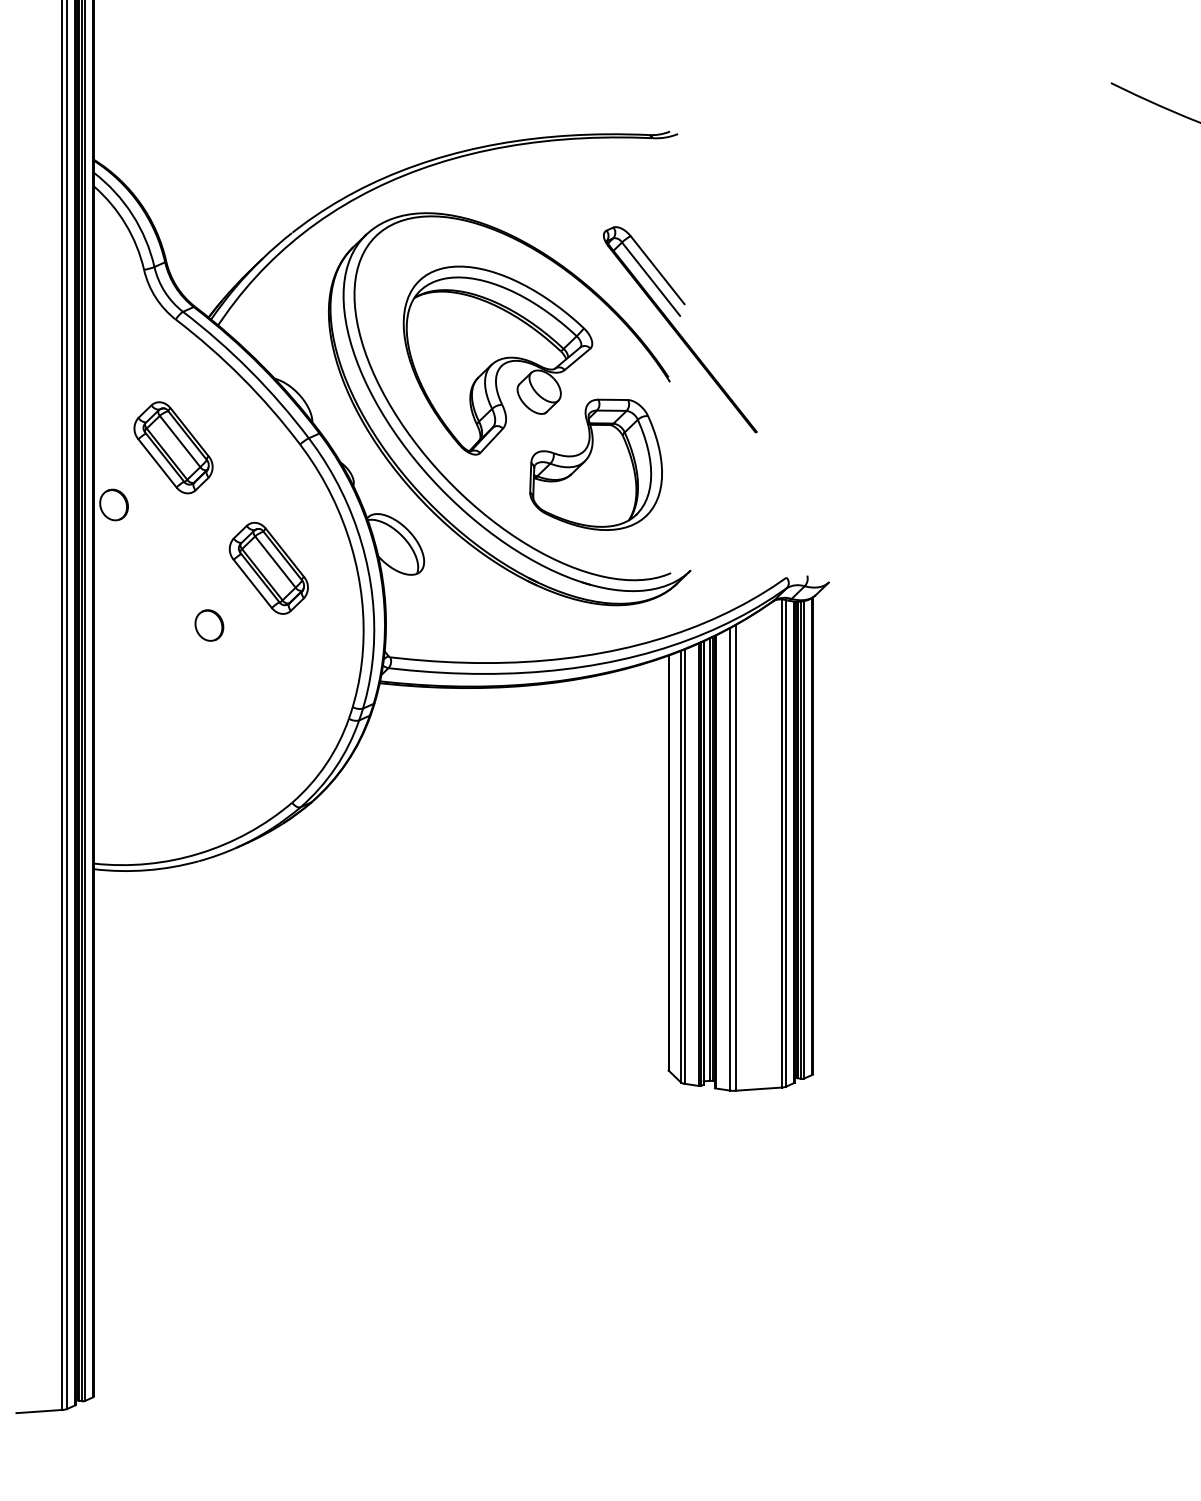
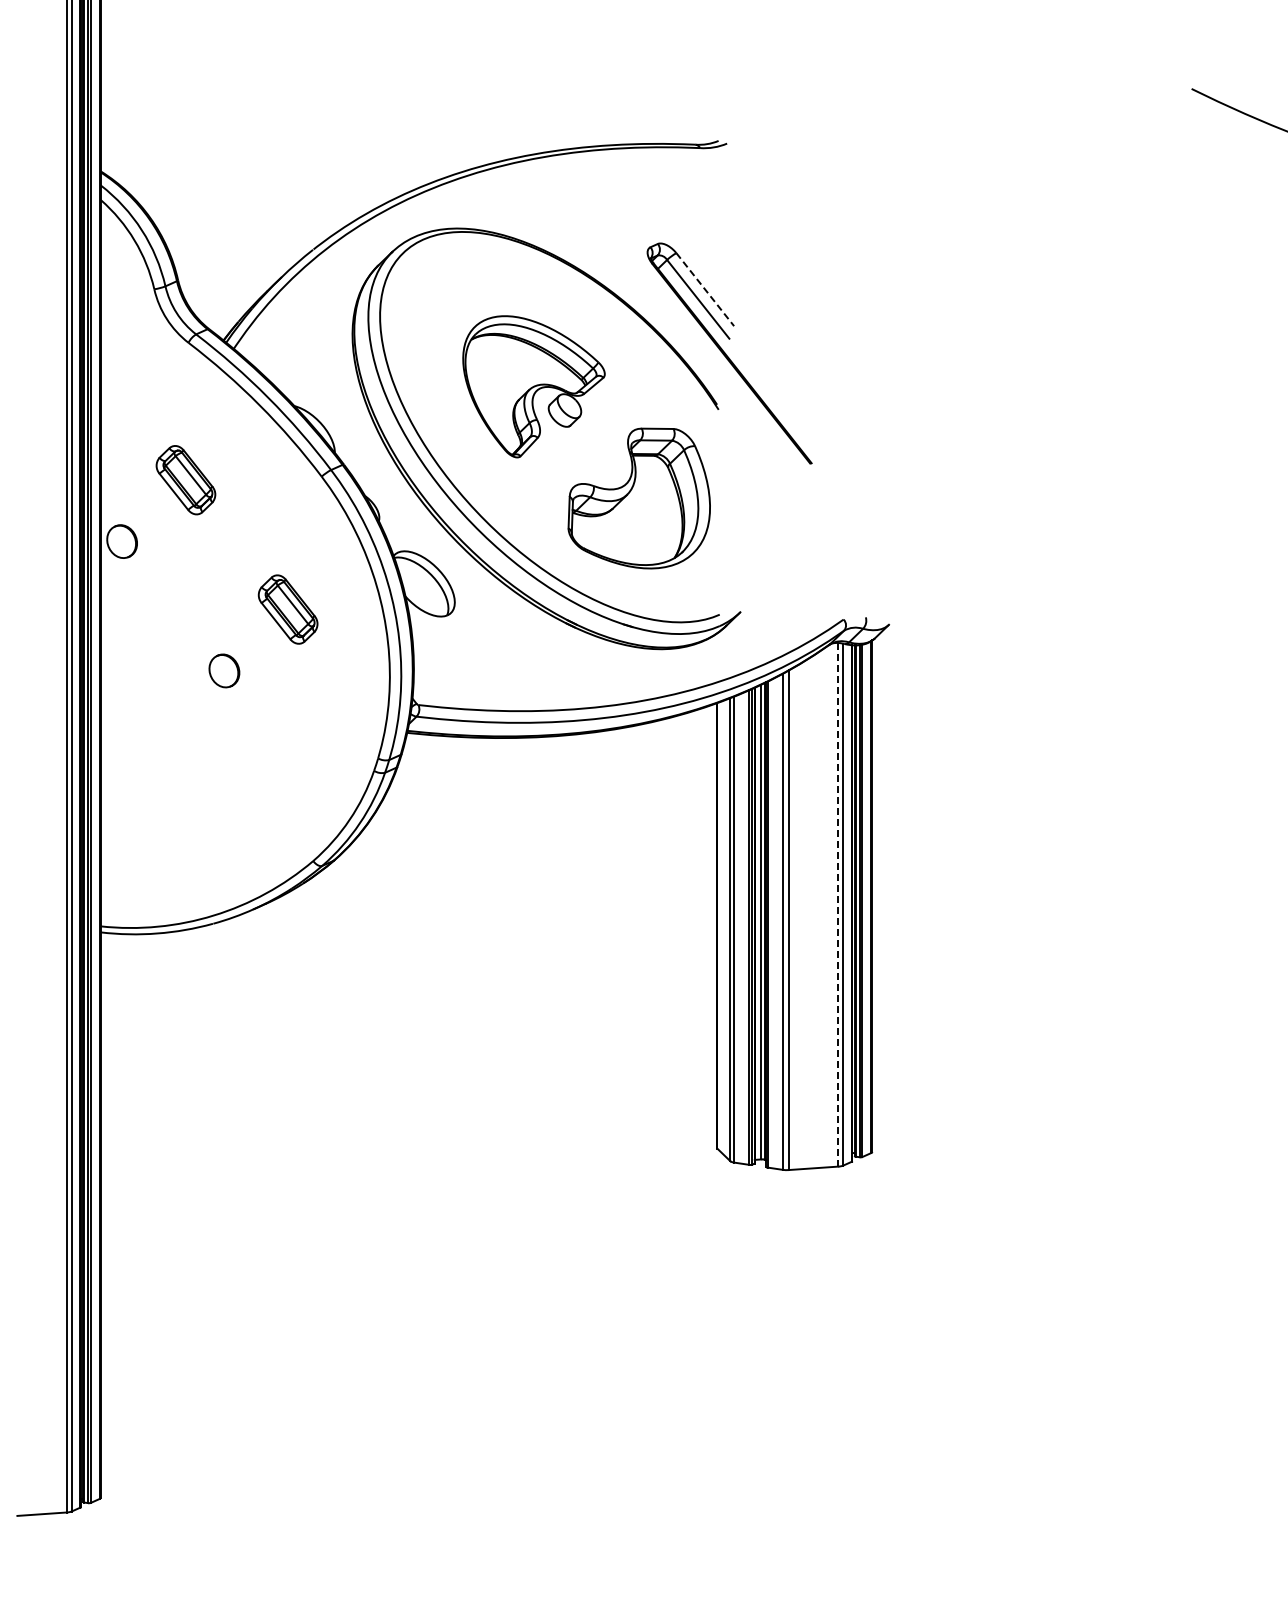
line: (657, 270) -> (705, 289), solid -> dashed
part: (497, 360) -> (533, 386), size x0.7
part: (173, 447) -> (185, 479), size x0.7
part: (268, 568) -> (287, 609), size x0.7
line: (781, 843) -> (838, 904), solid -> dashed

